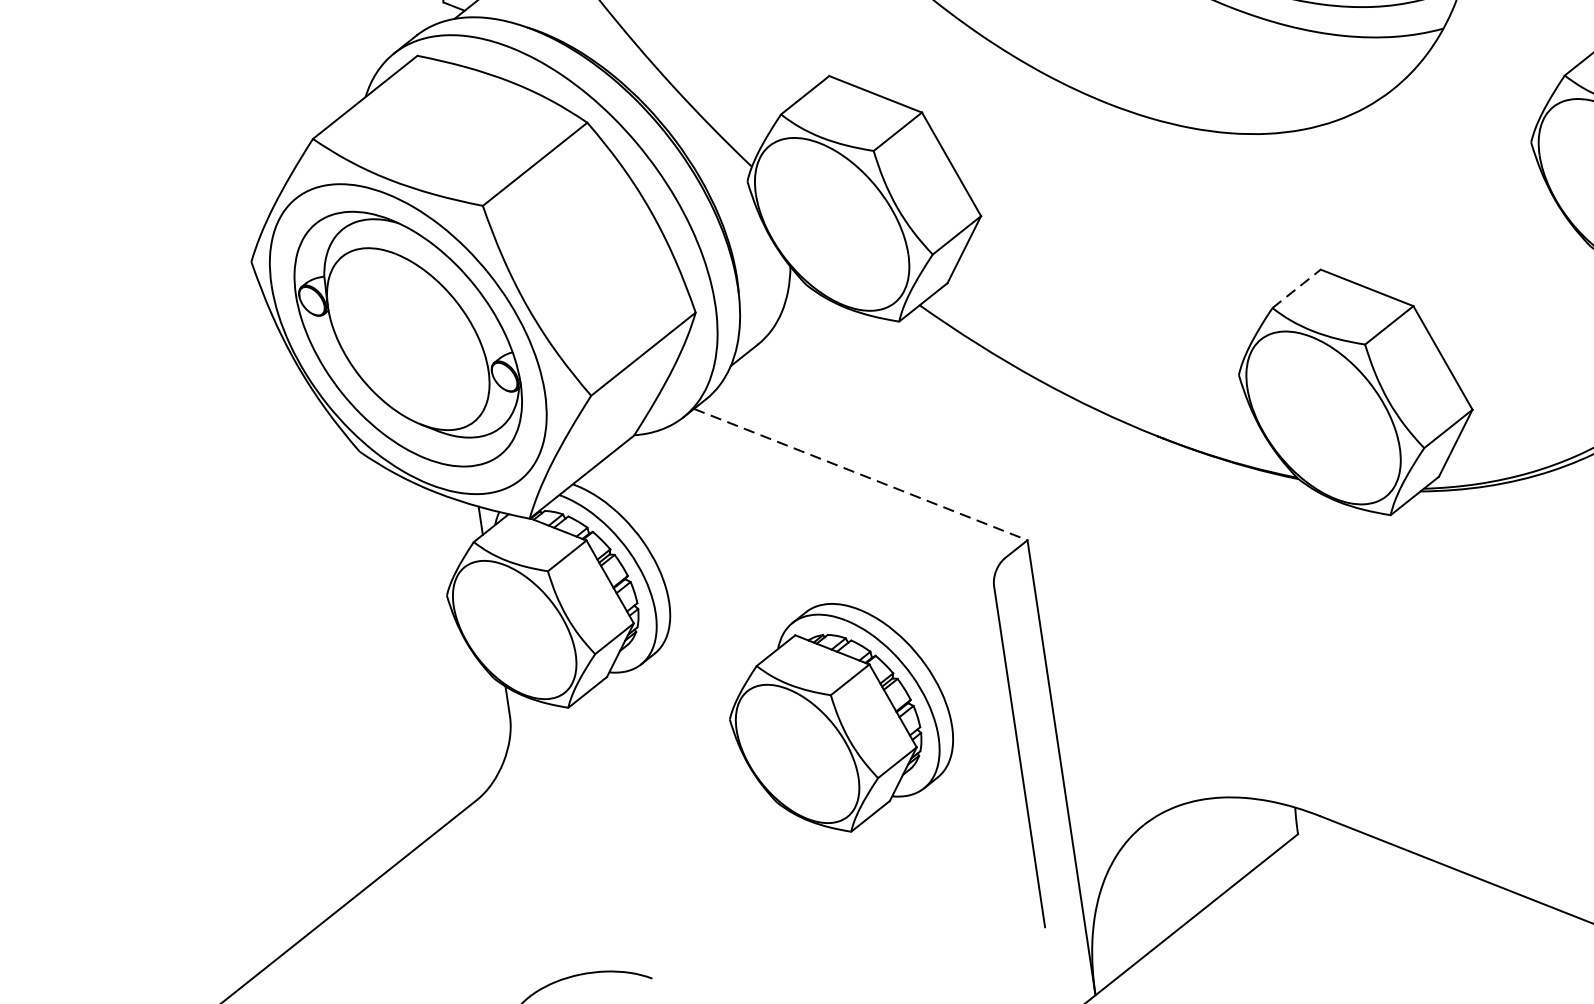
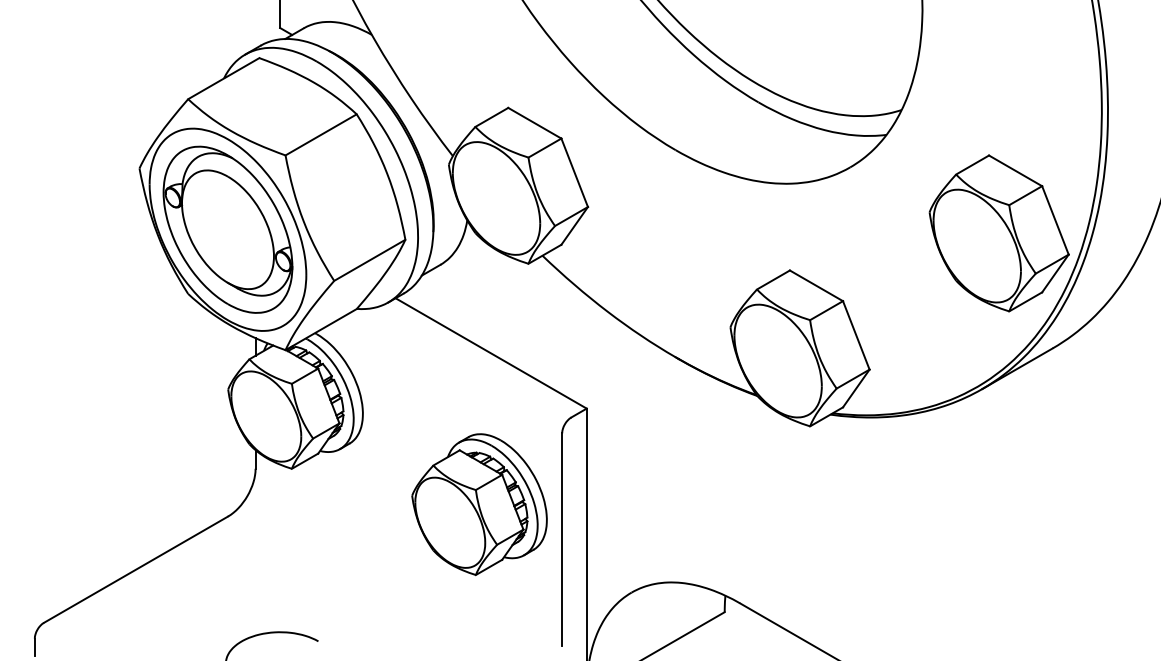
line: (1296, 289) -> (773, 280), dashed -> solid
line: (861, 474) -> (491, 353), dashed -> solid
part: (840, 717) -> (479, 504), moved

